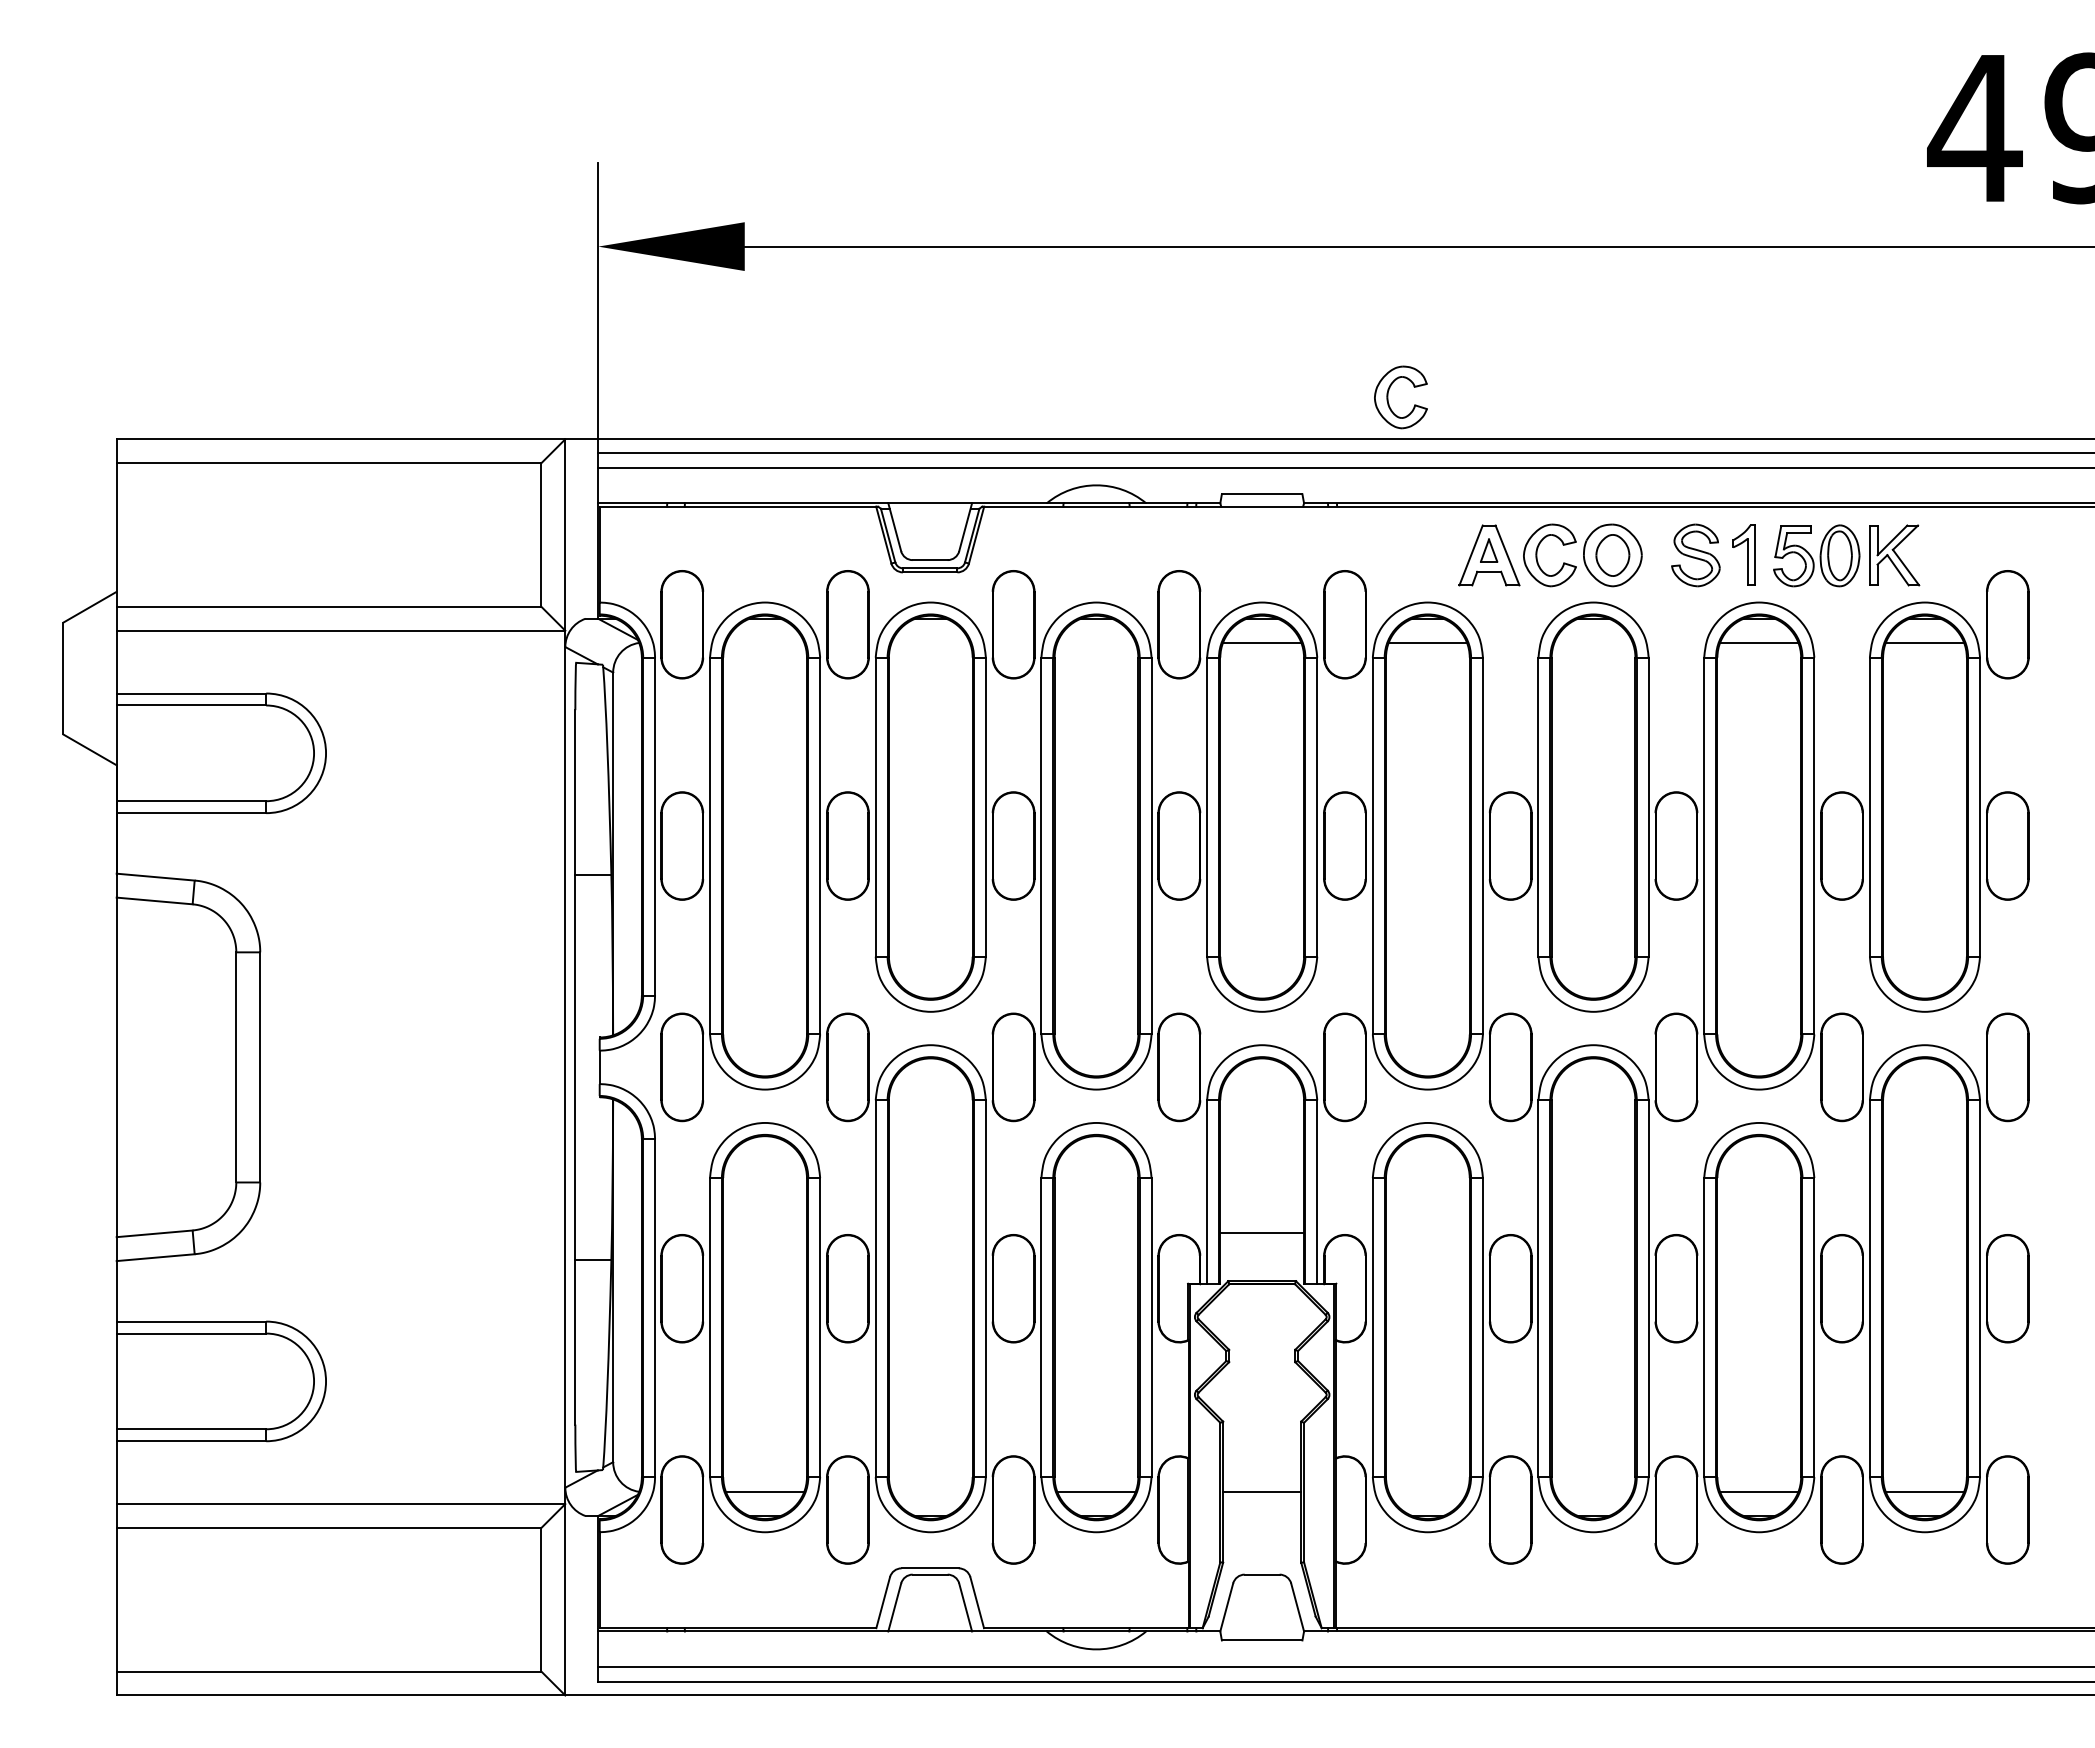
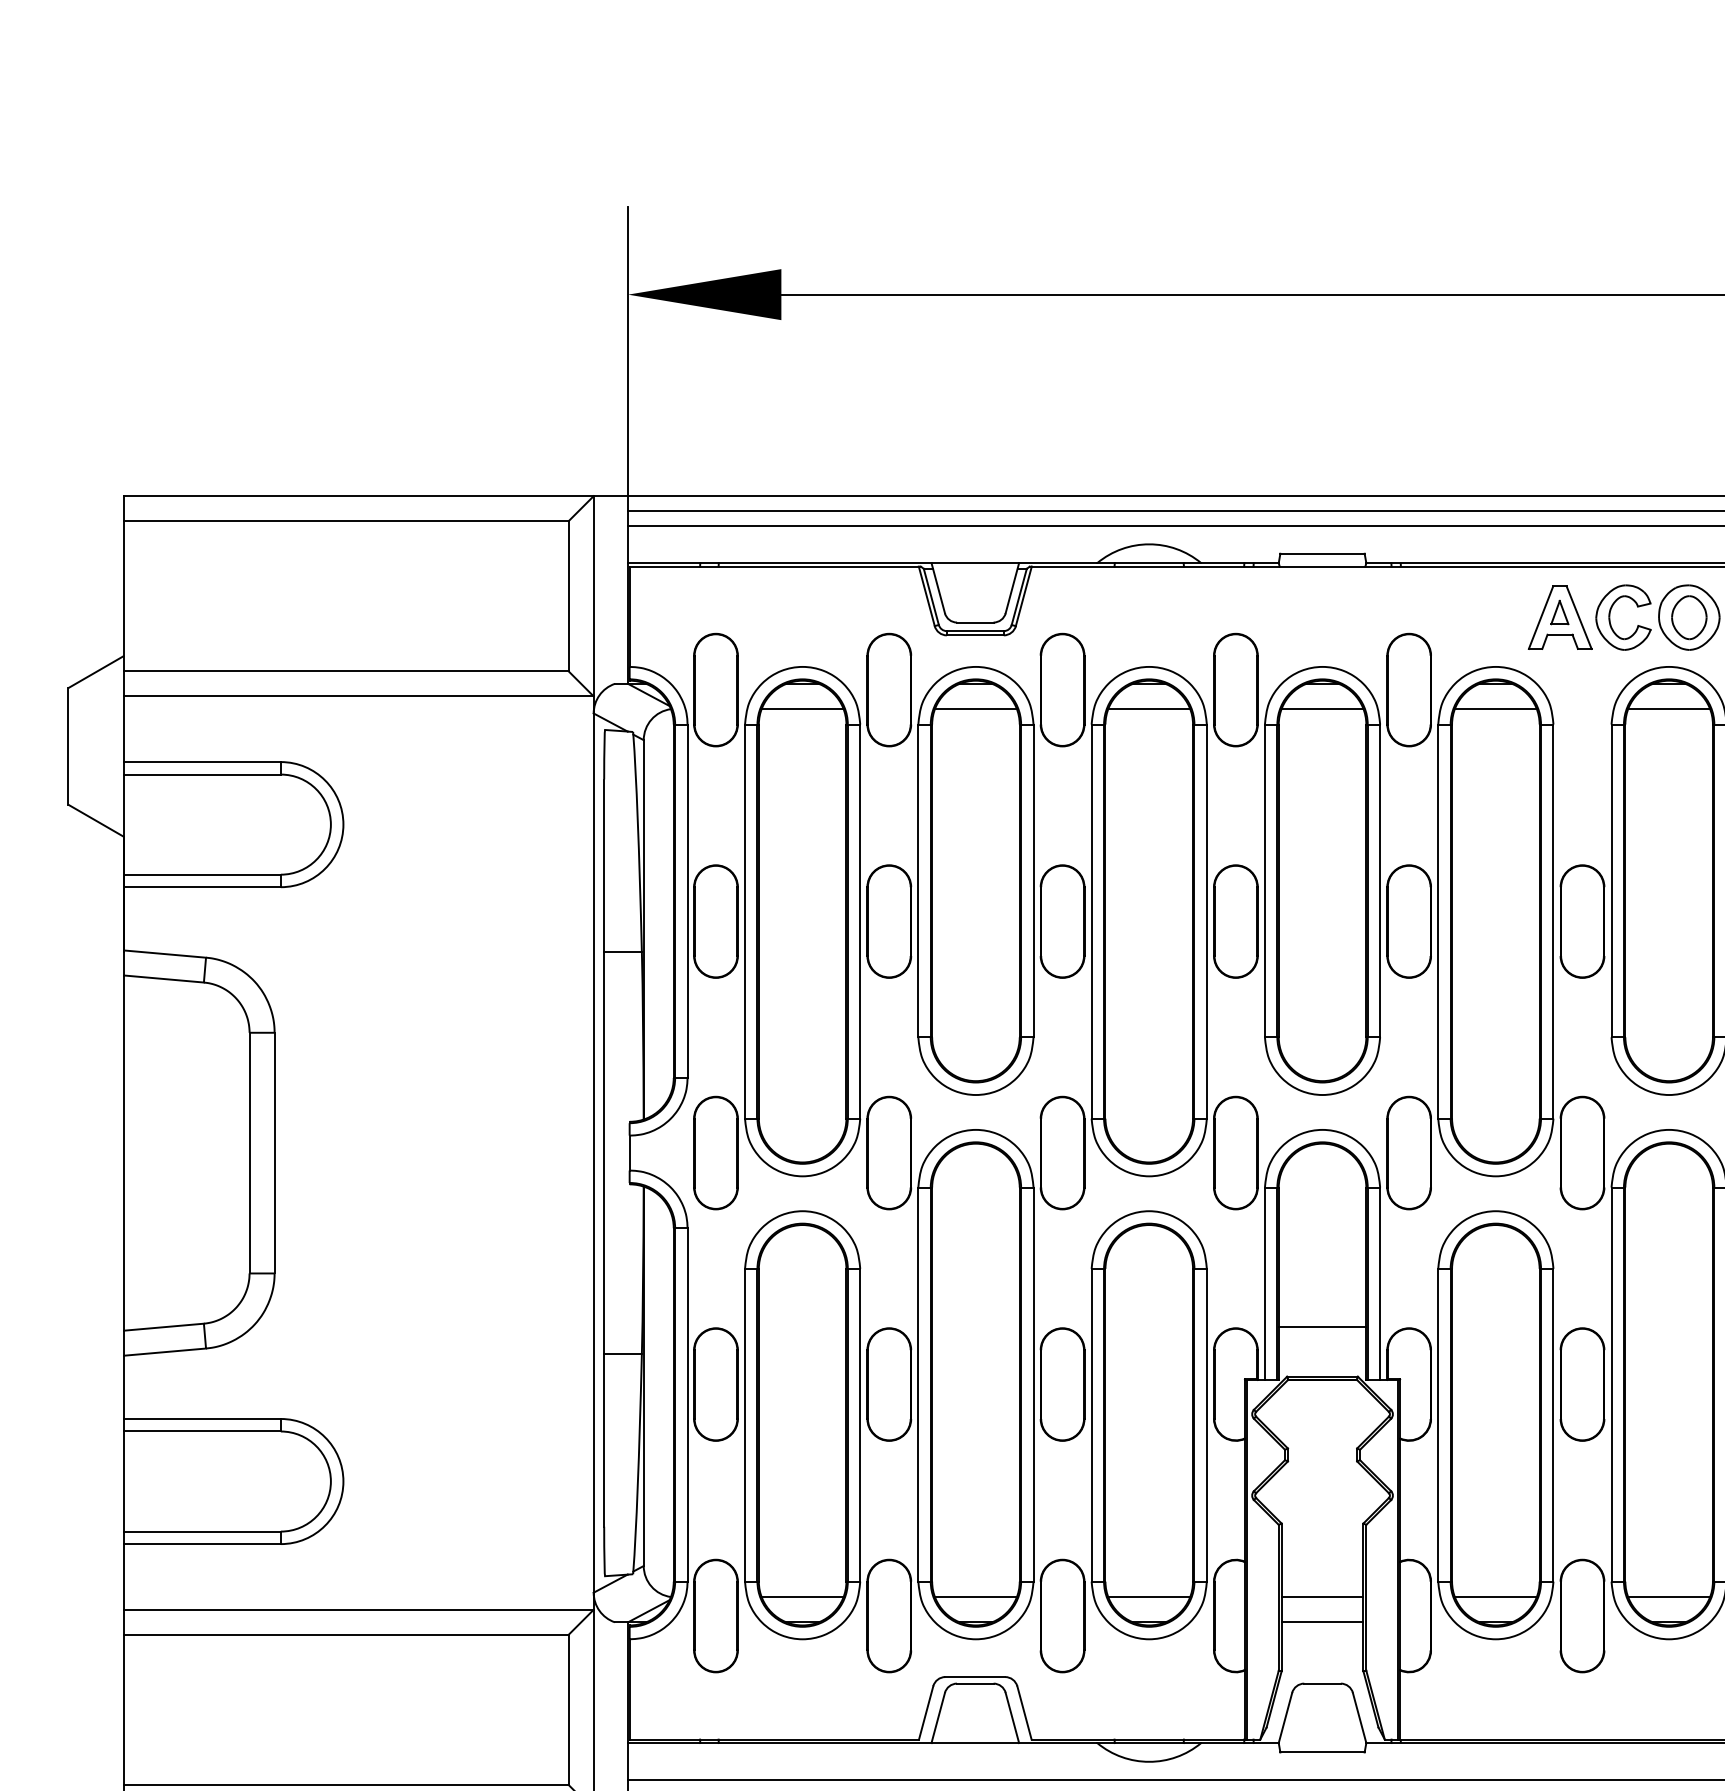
part: (1388, 397) -> (1454, 452), removed
line: (764, 642) -> (802, 708), added
line: (930, 642) -> (975, 708), added
line: (1096, 642) -> (1149, 708), added
line: (1593, 642) -> (1669, 708), added
line: (930, 1492) -> (975, 1597), added
line: (1427, 1492) -> (1495, 1597), added
line: (1593, 1492) -> (1669, 1597), added
line: (1262, 1516) -> (1322, 1622), added

